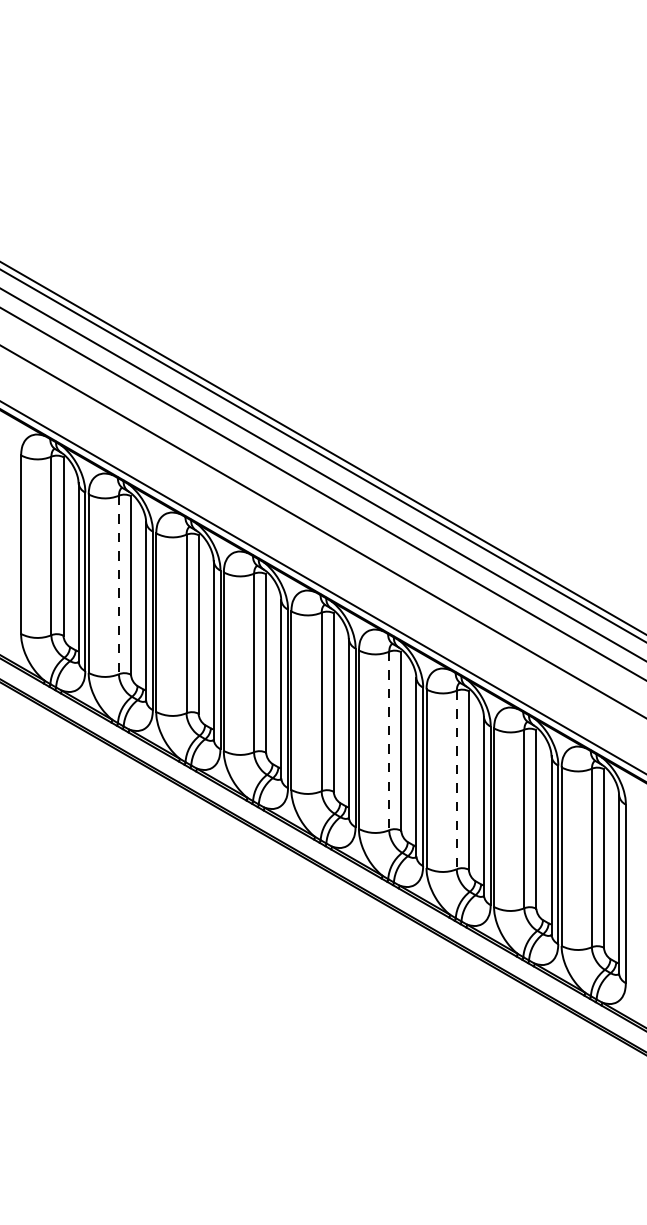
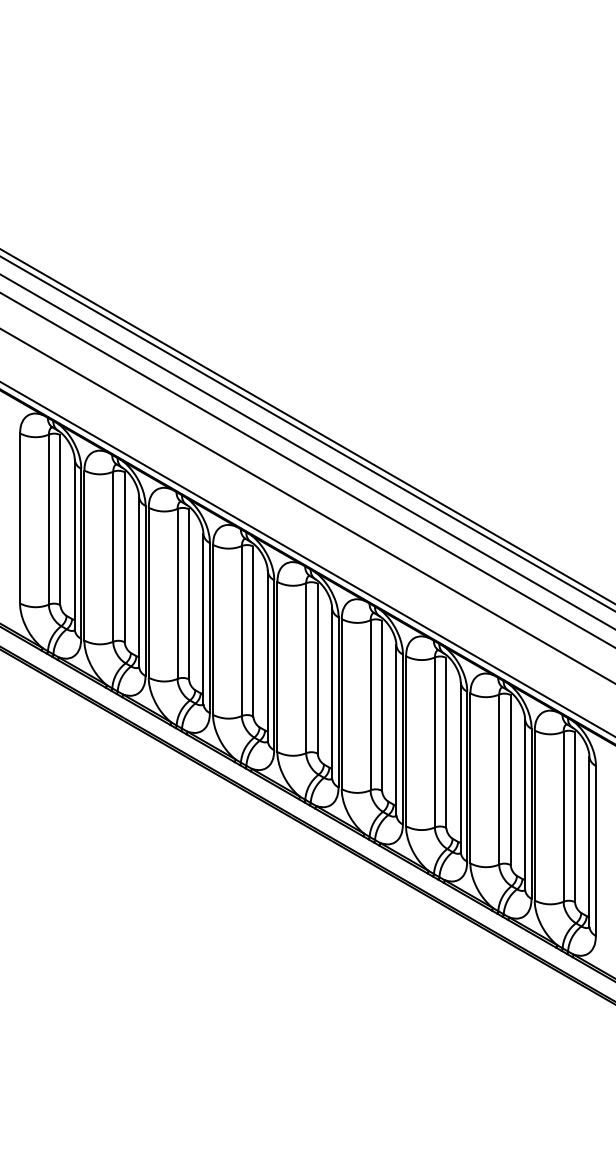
line: (119, 585) -> (113, 557), dashed -> solid
line: (389, 741) -> (370, 705), dashed -> solid
line: (456, 780) -> (434, 742), dashed -> solid

